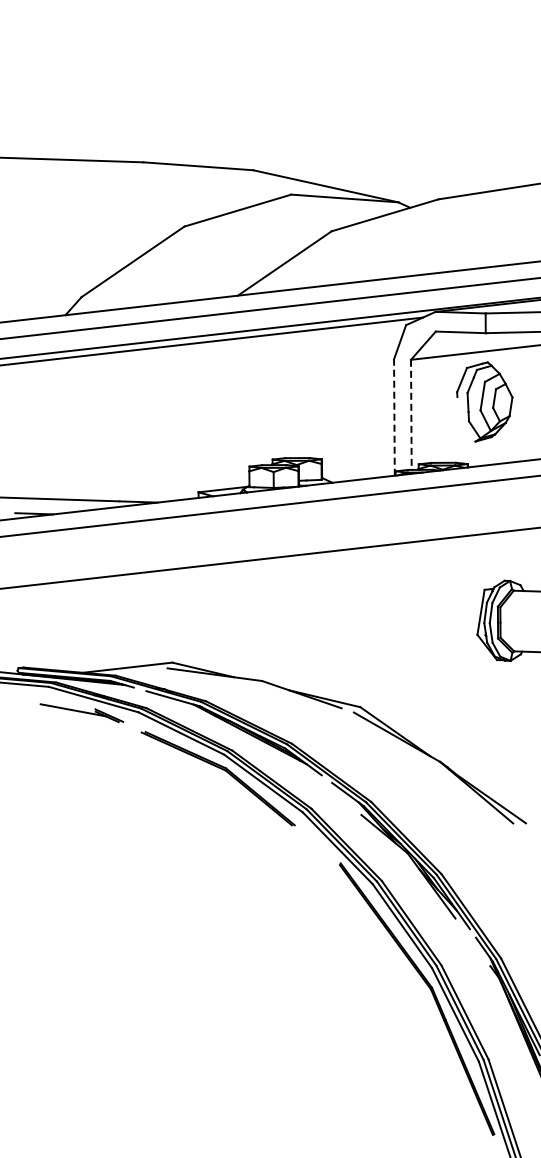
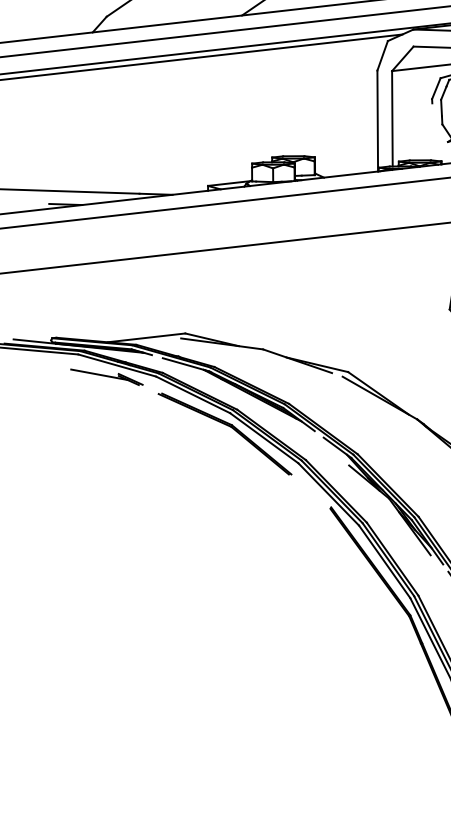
line: (411, 415) -> (392, 119), dashed -> solid
line: (394, 417) -> (377, 121), dashed -> solid

